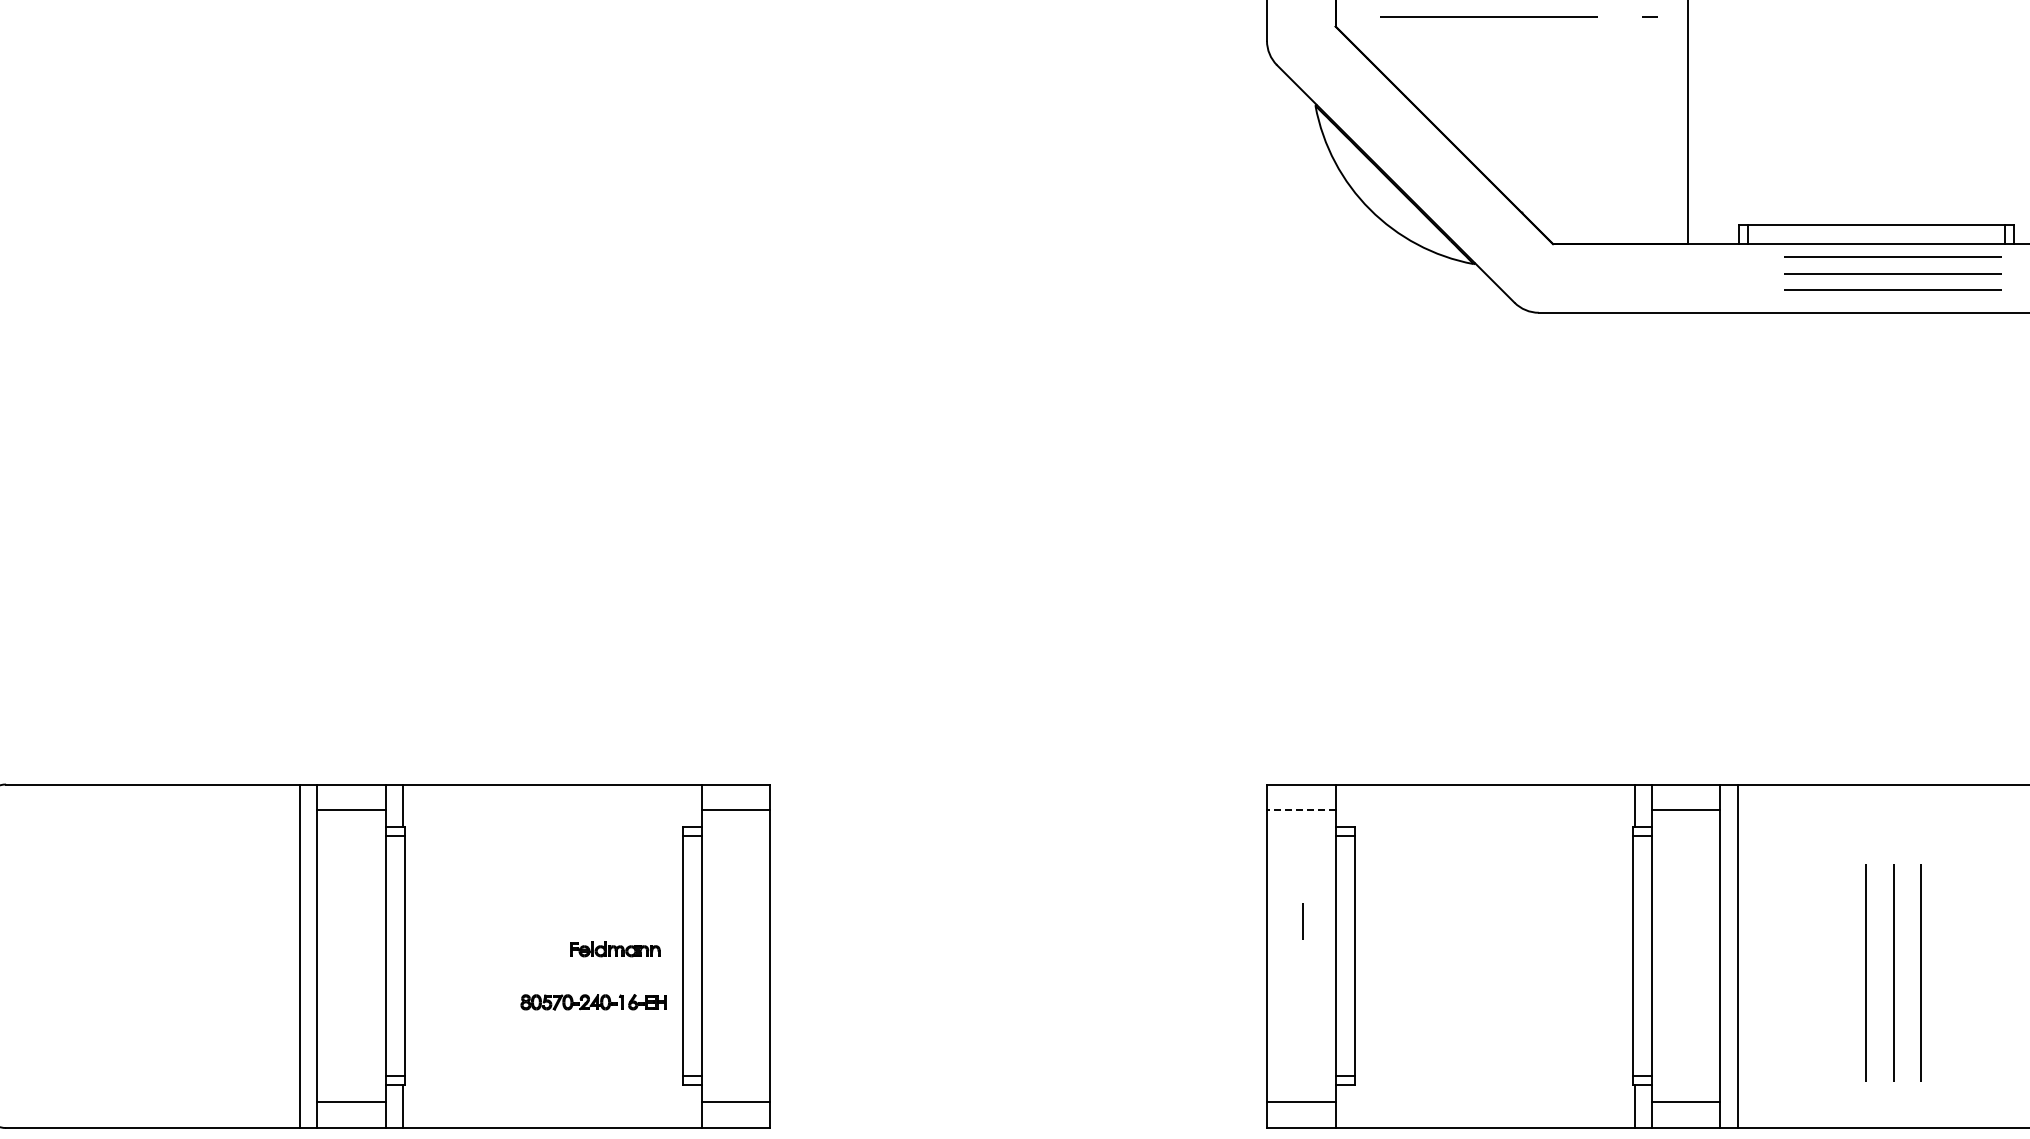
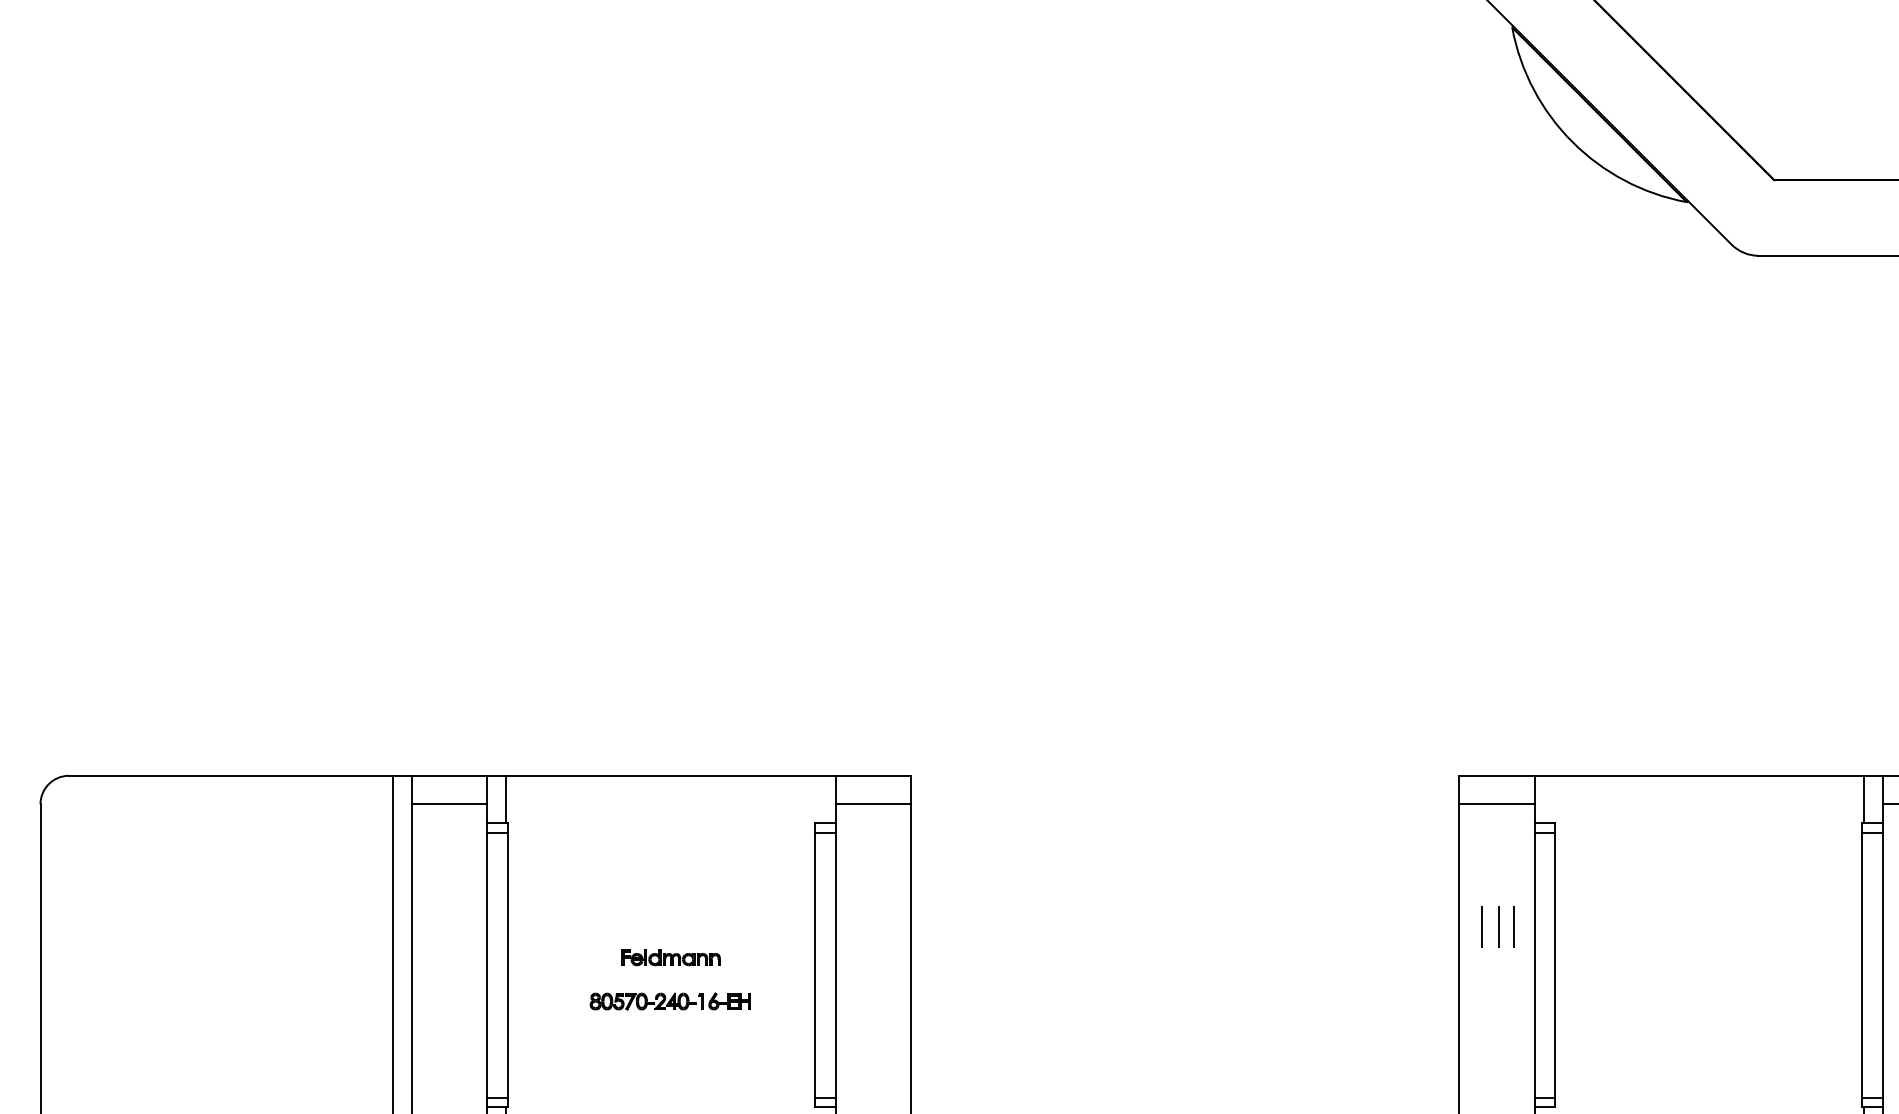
line: (1300, 810) -> (1495, 804), dashed -> solid
line: (1287, 921) -> (1481, 926), added
line: (1317, 921) -> (1514, 926), added
part: (615, 949) -> (671, 957), moved
part: (593, 1002) -> (670, 1001), moved

